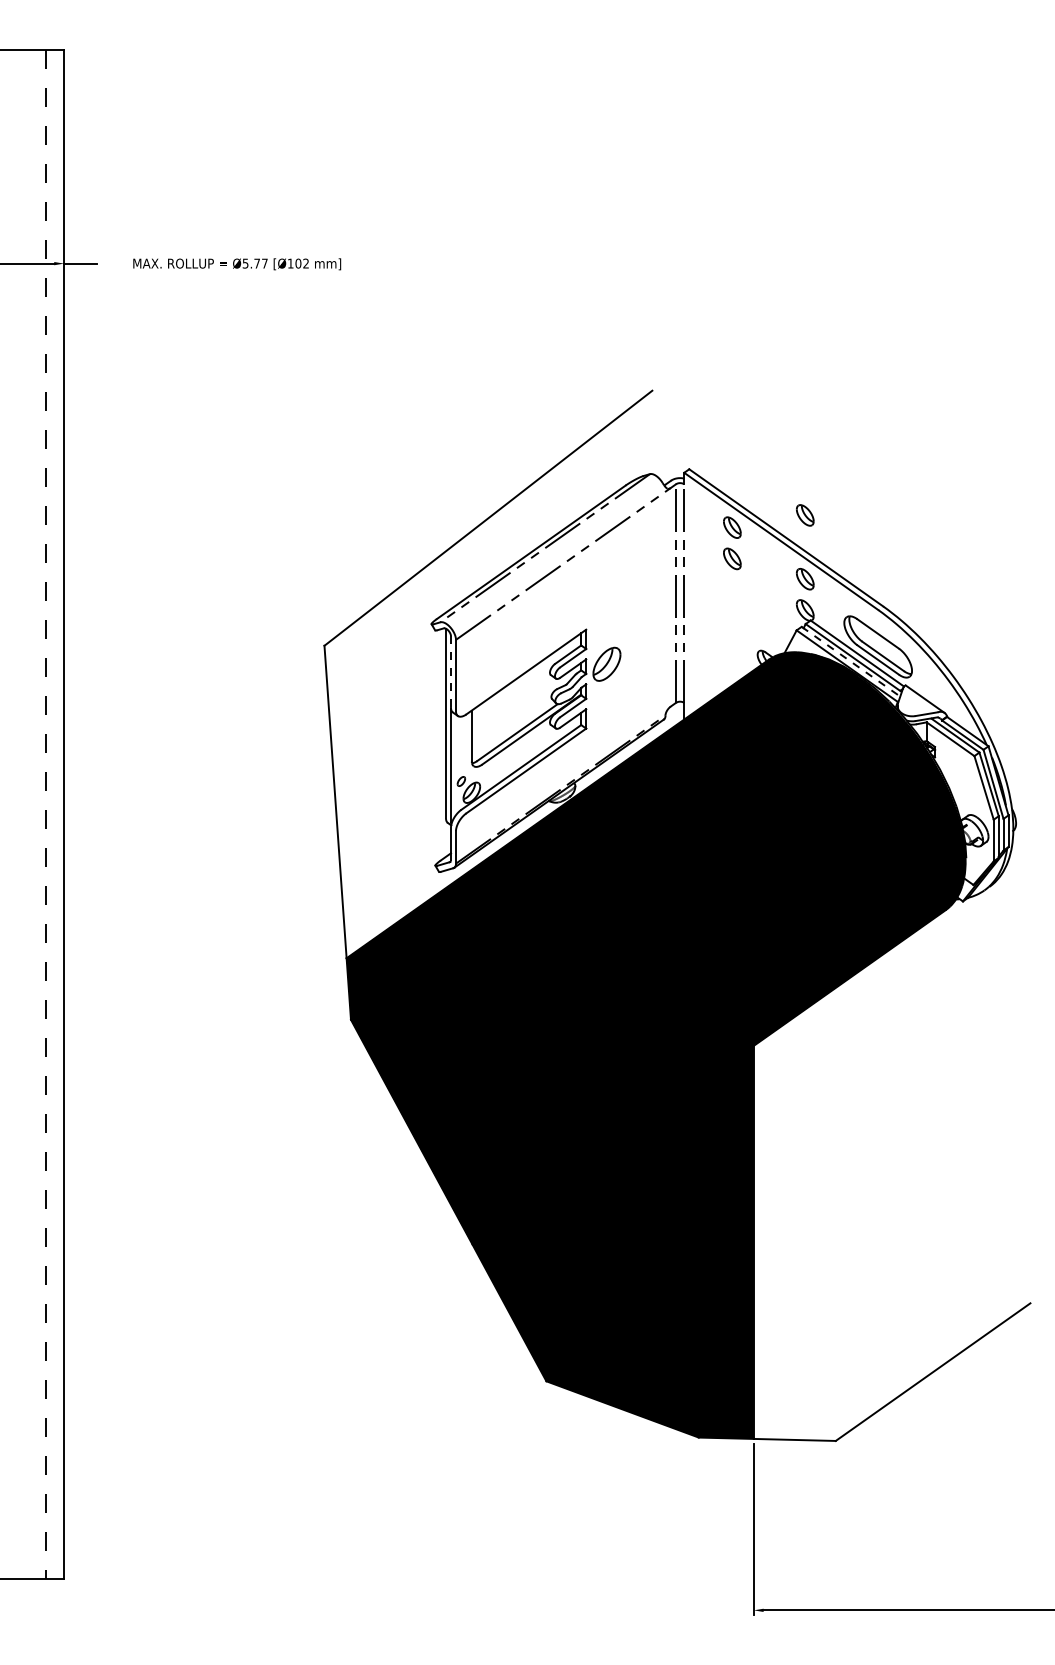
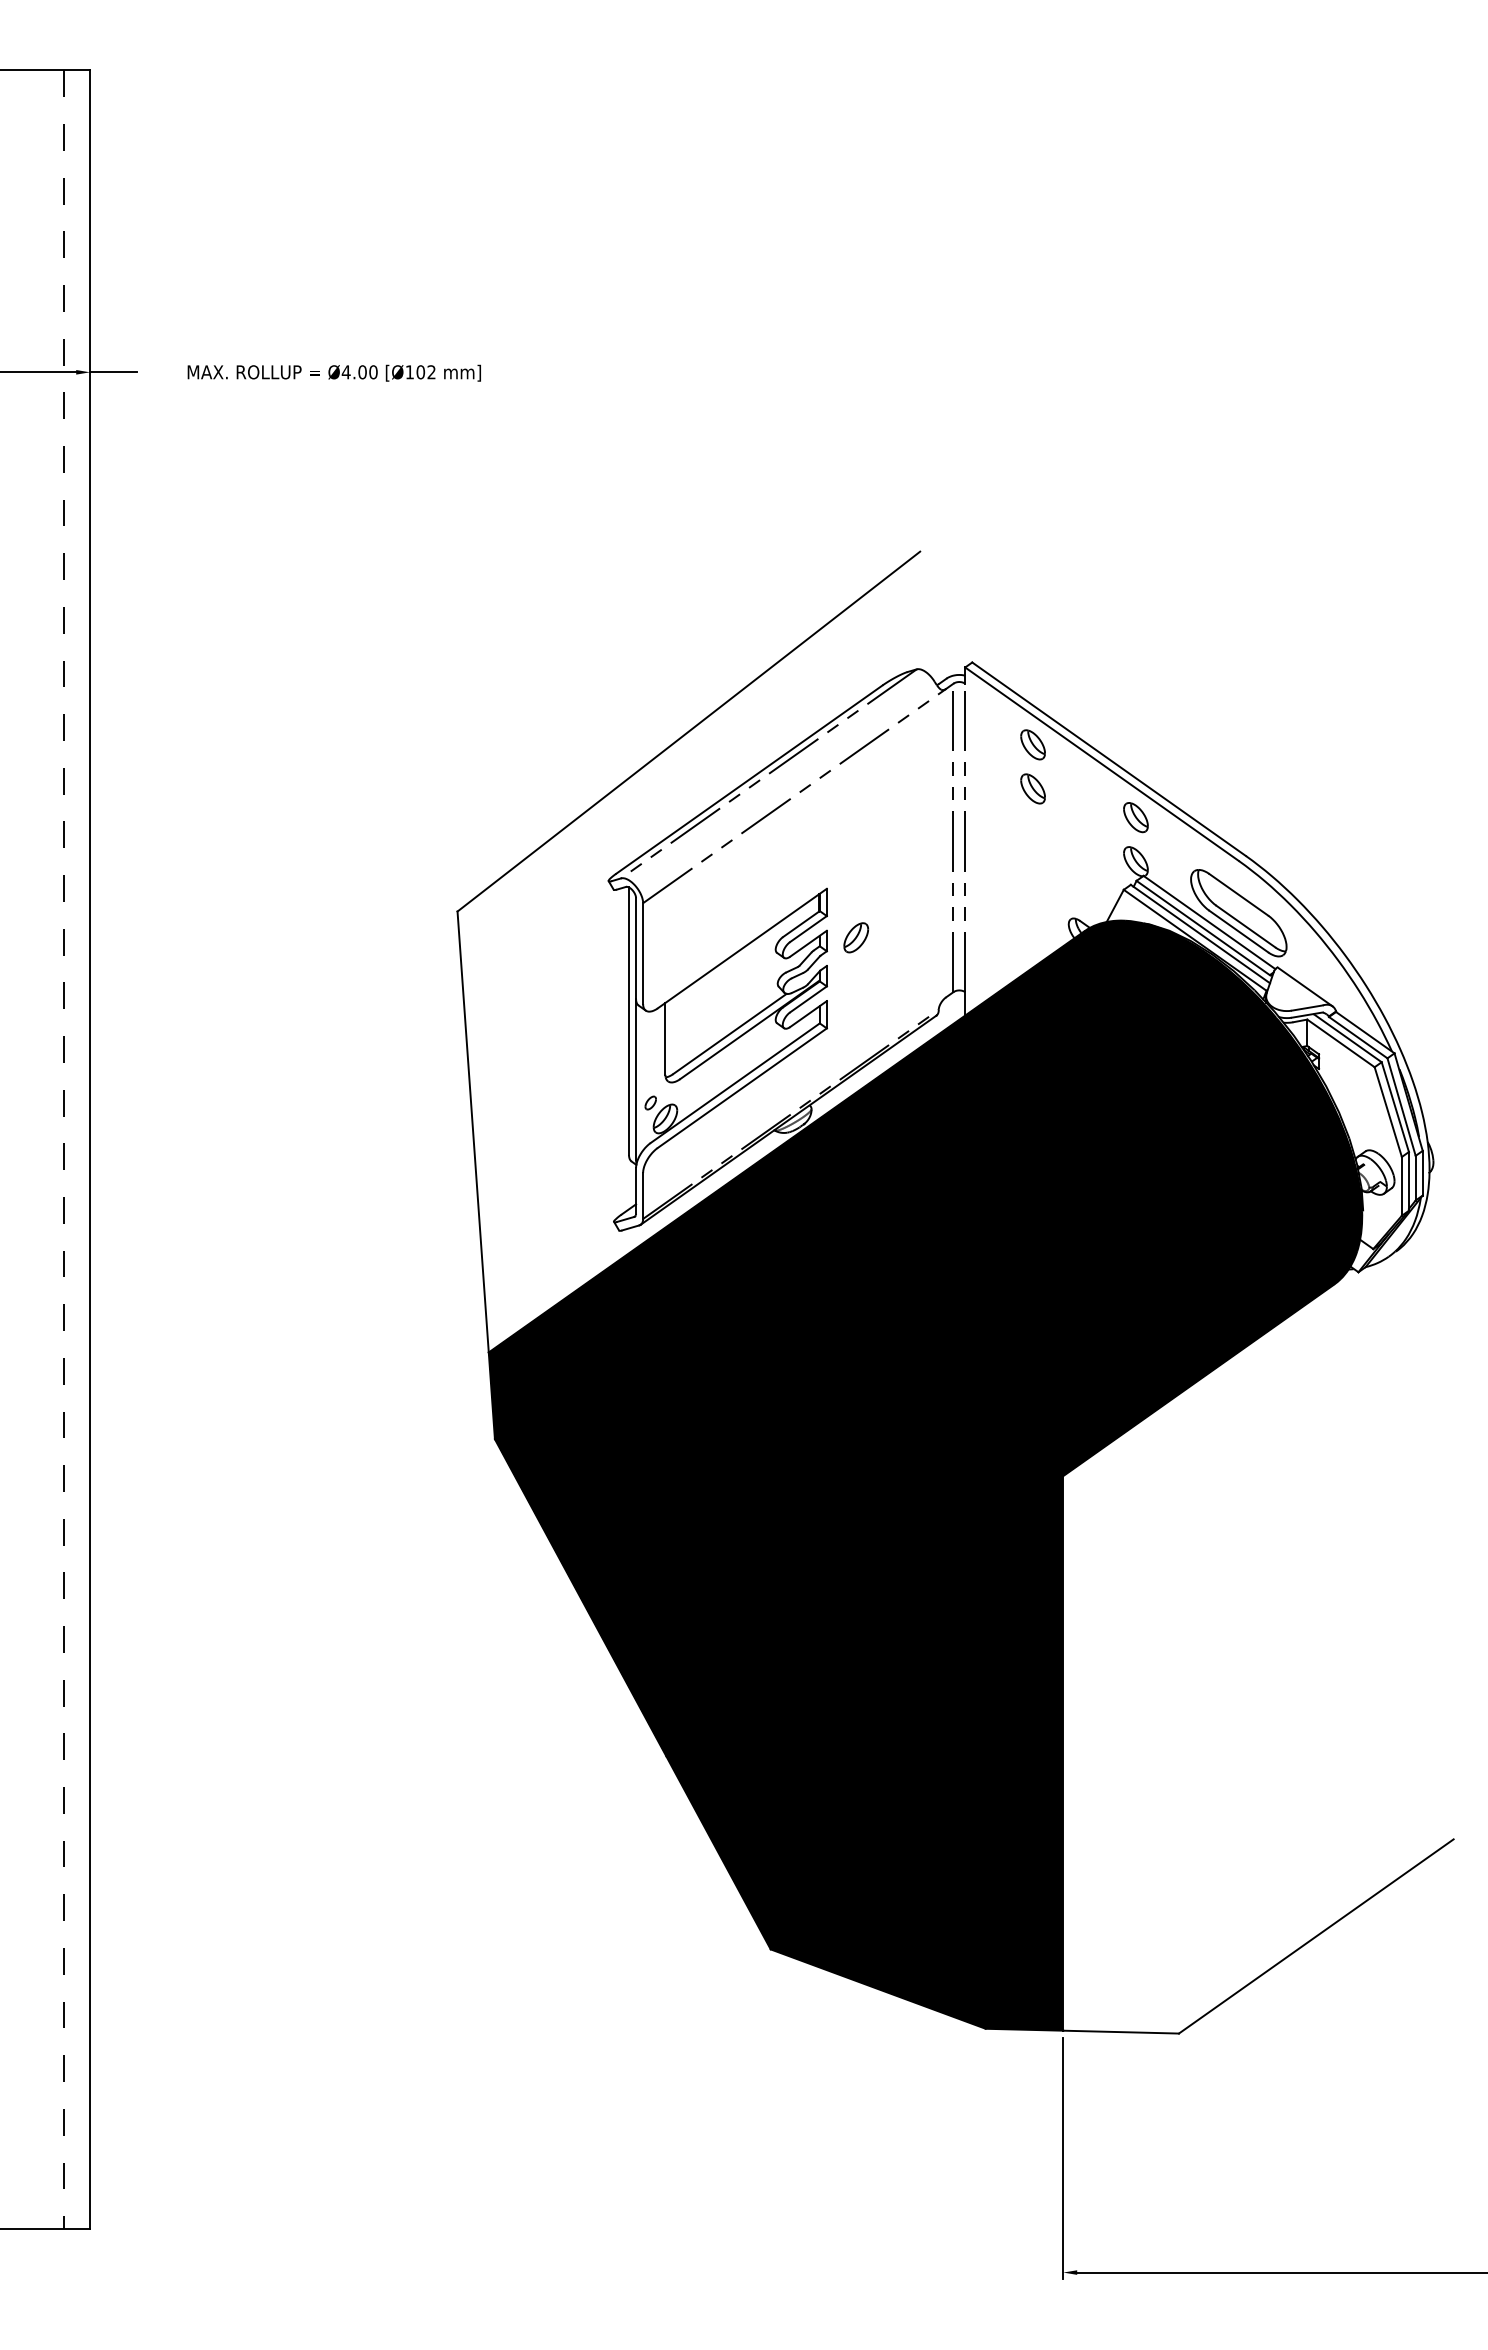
text: (255, 263) -> (359, 372), Ø5.77 -> Ø4.00
part: (804, 515) -> (1135, 727), removed
line: (851, 662) -> (1200, 934), dashed -> solid
part: (607, 664) -> (856, 937), size x0.62
line: (451, 672) -> (636, 949), dashed -> solid

